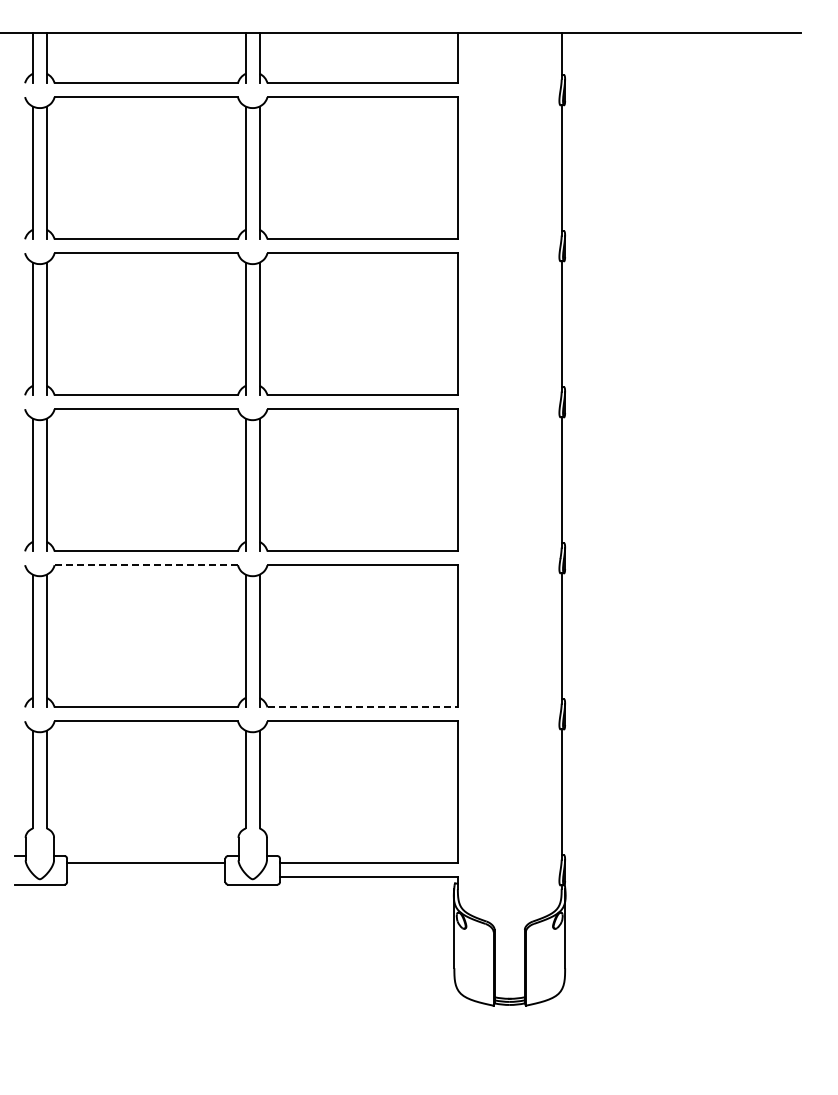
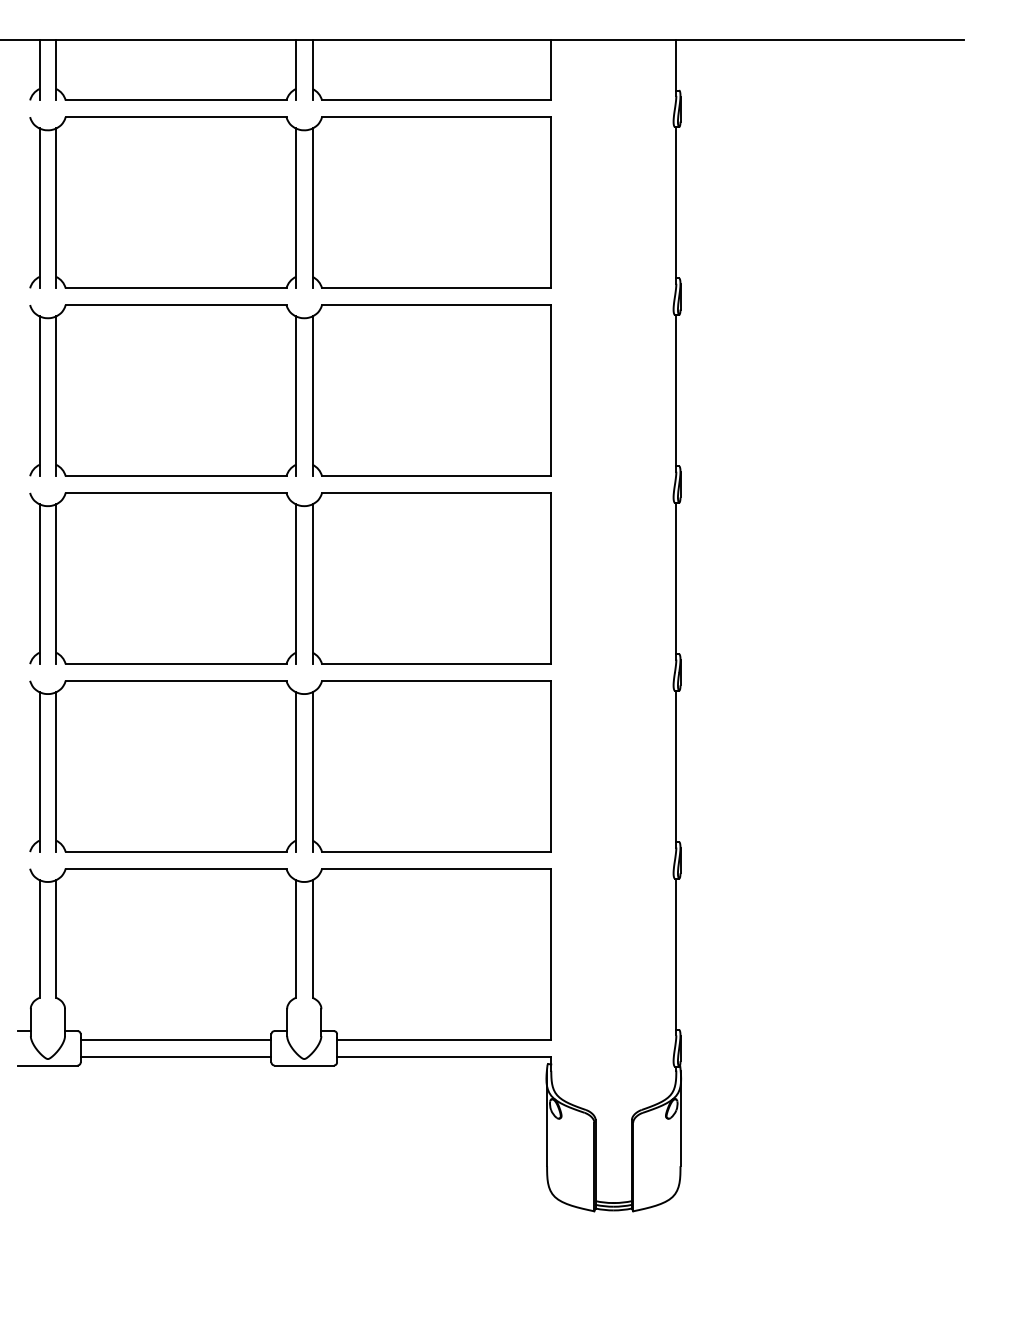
line: (146, 565) -> (176, 681), dashed -> solid
line: (363, 707) -> (437, 852), dashed -> solid
line: (146, 877) -> (176, 1056), added

